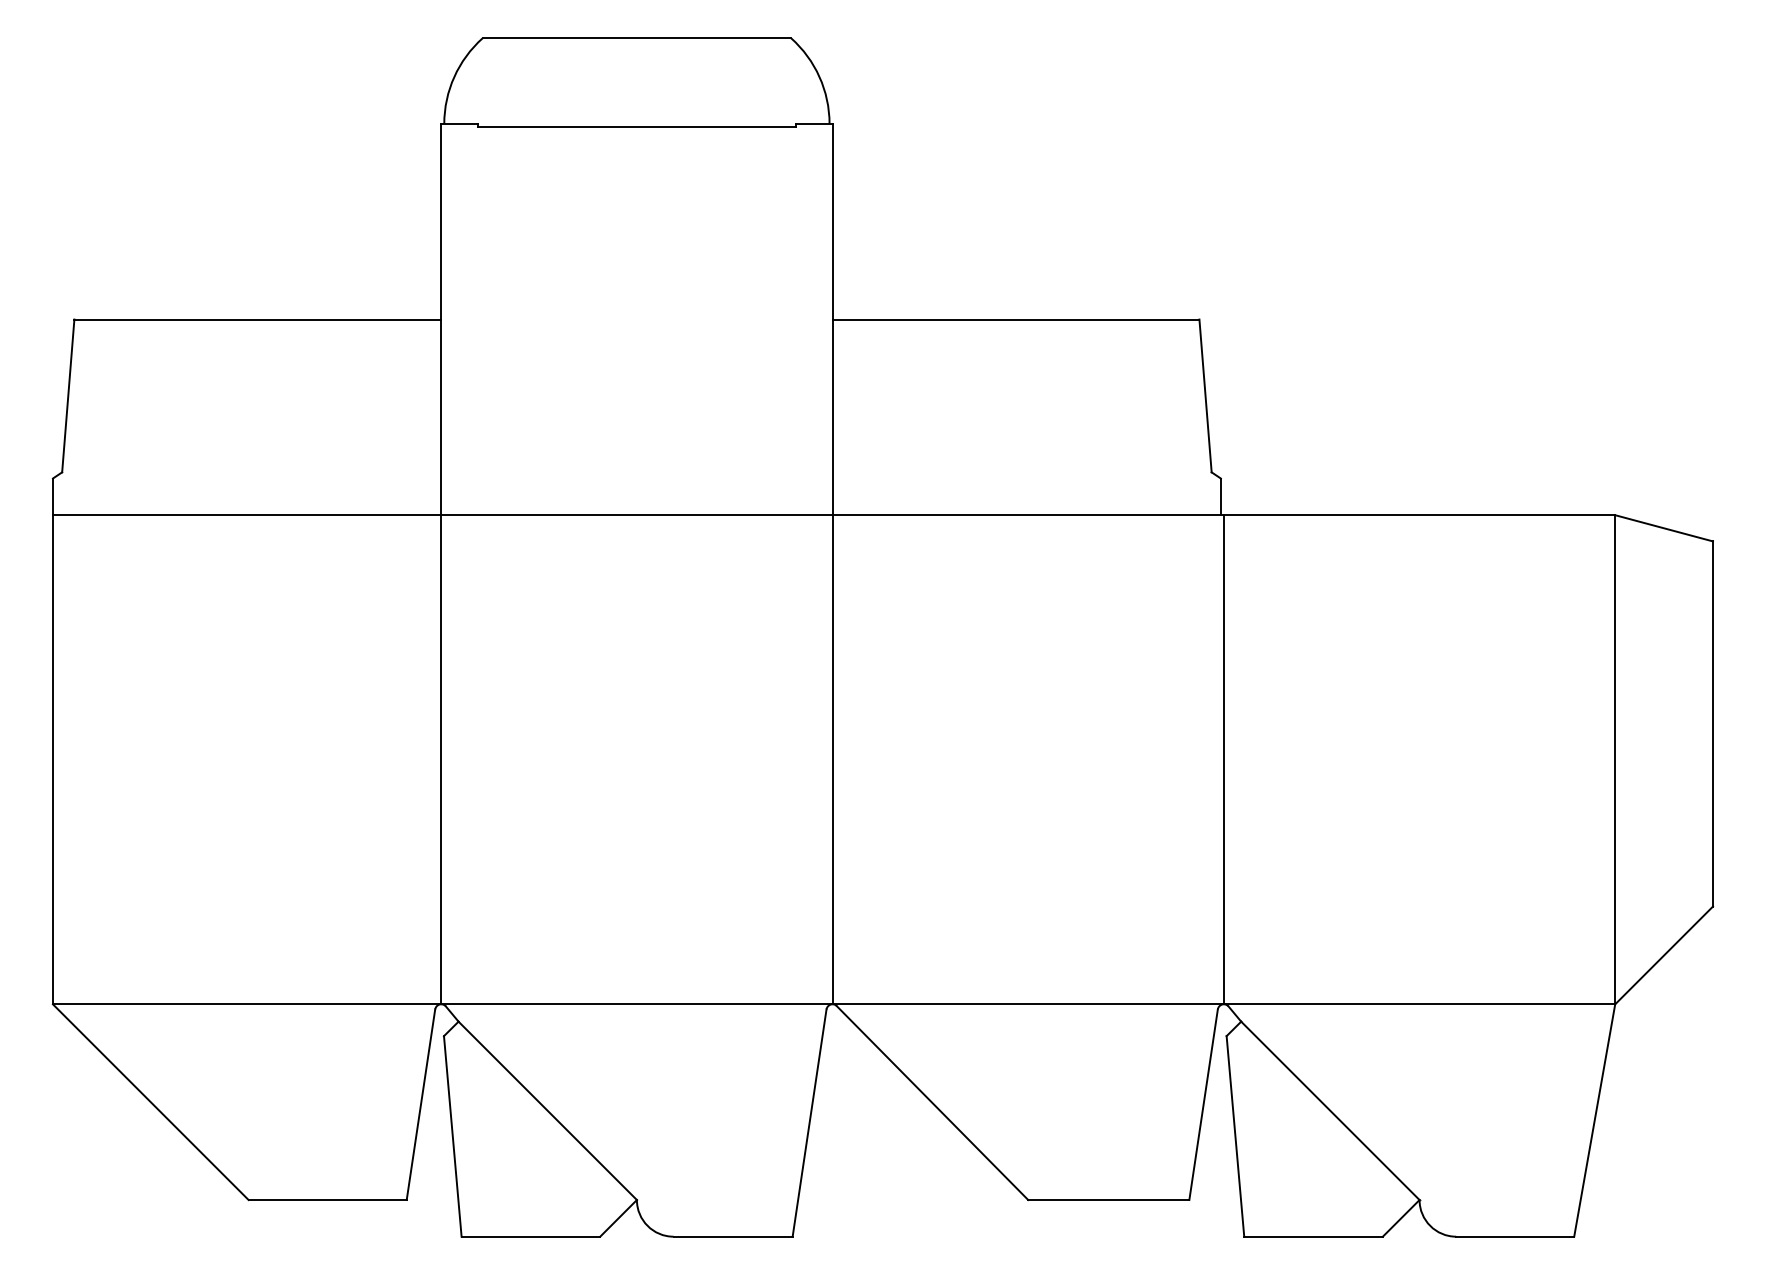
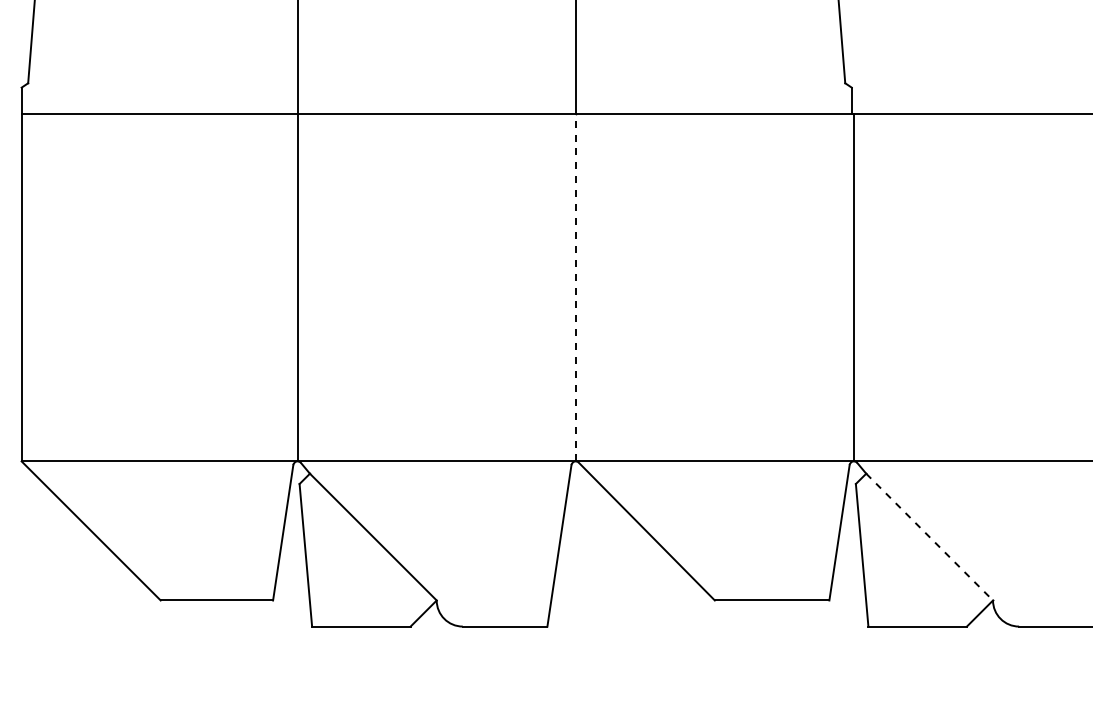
line: (832, 759) -> (575, 287), solid -> dashed
line: (1330, 1111) -> (929, 537), solid -> dashed

